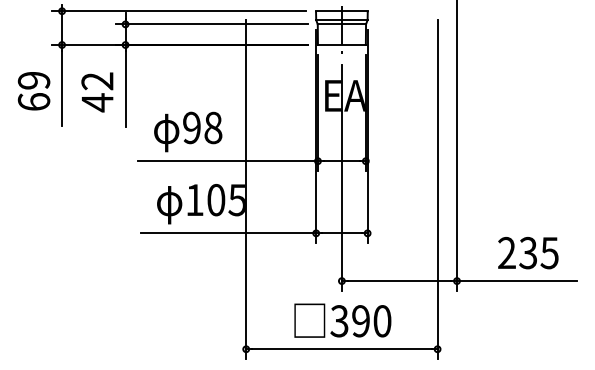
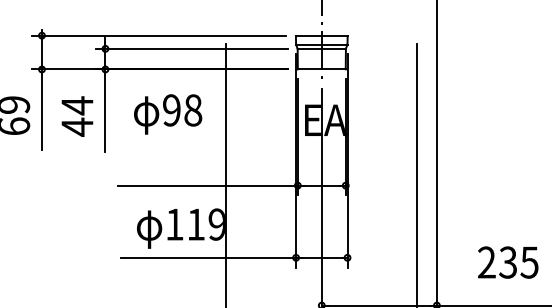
text: (97, 81) -> (77, 105), 42 -> 44
text: (188, 131) -> (168, 113), moved
text: (225, 199) -> (205, 223), 105 -> 119
text: (528, 253) -> (508, 262), moved

